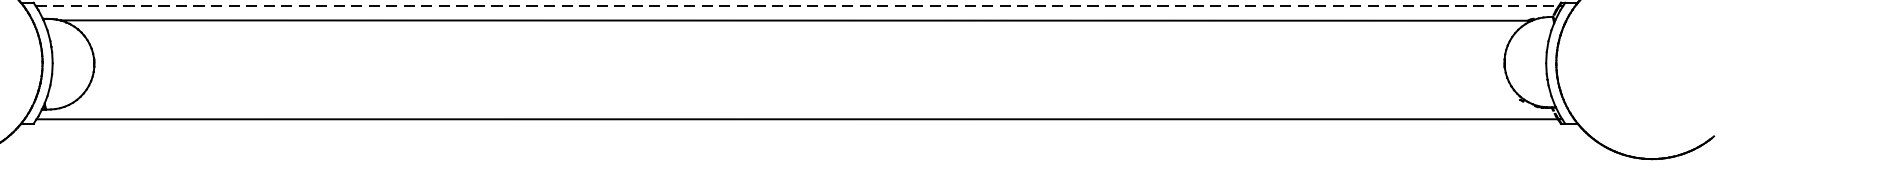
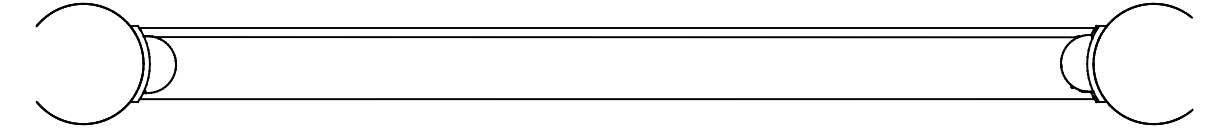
line: (797, 6) -> (617, 28), dashed -> solid

